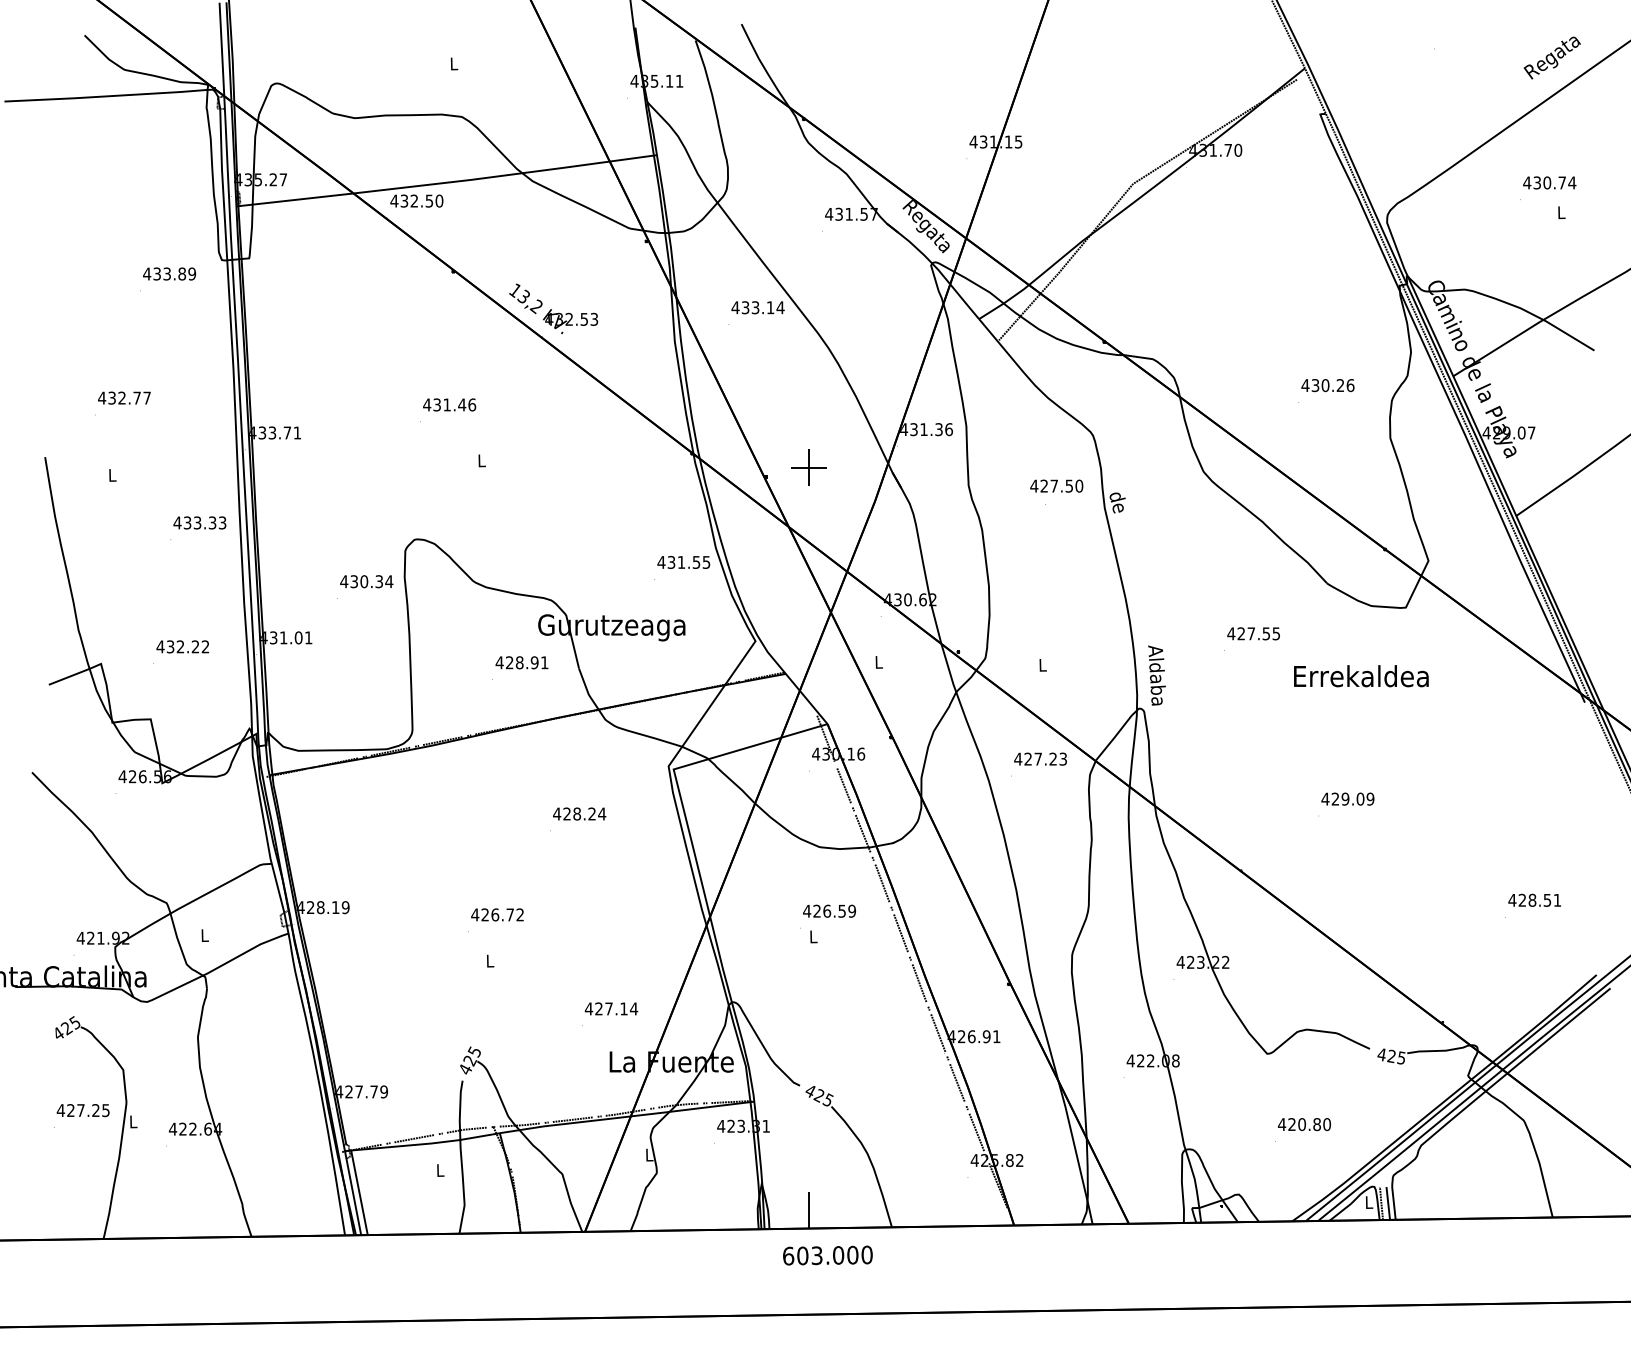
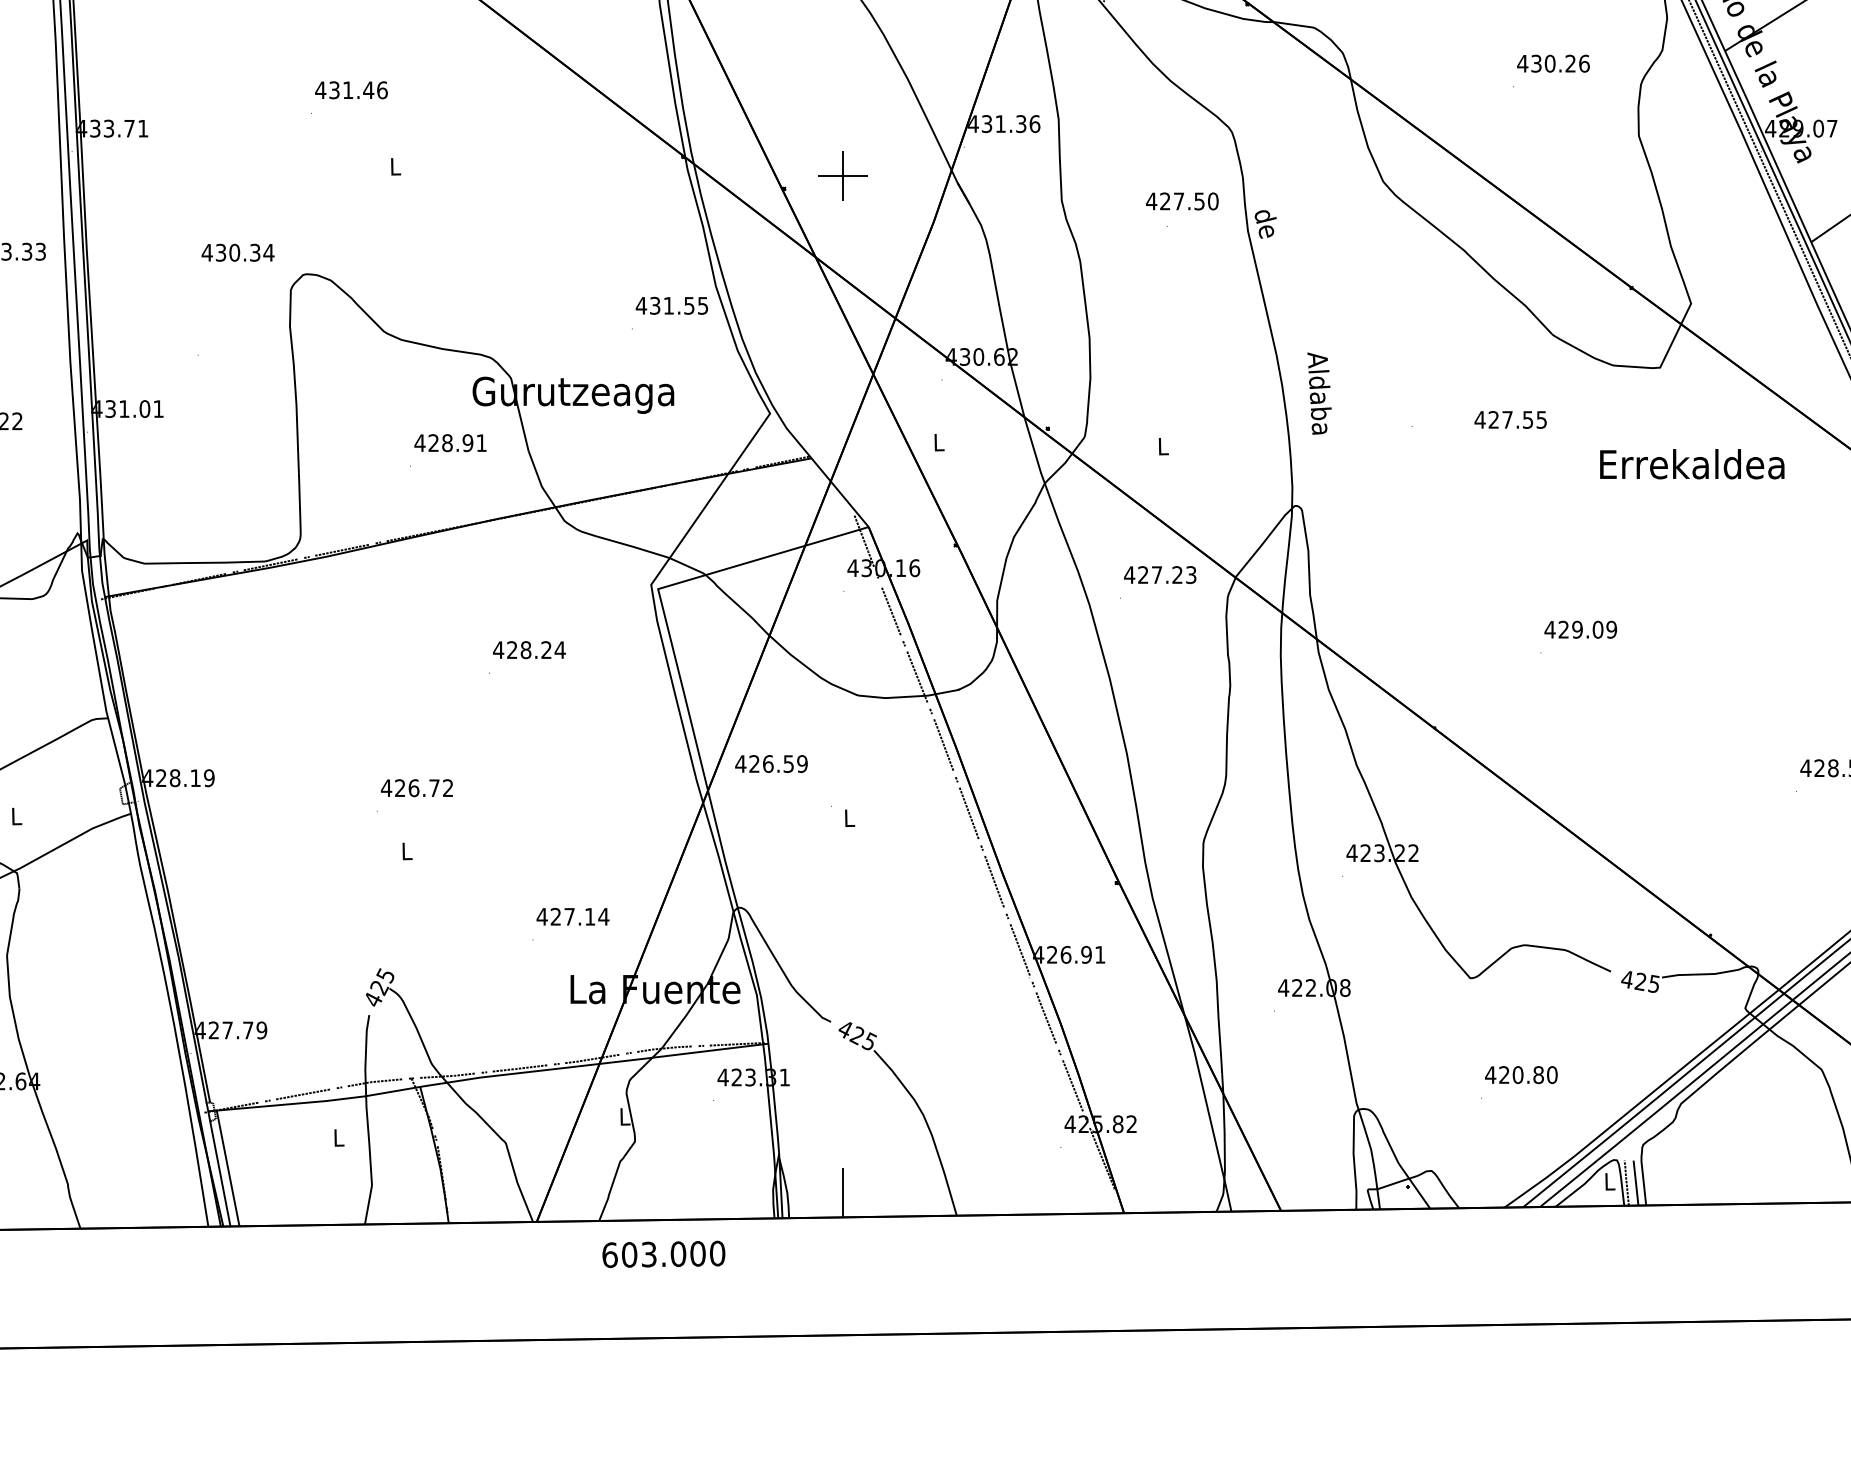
text: (366, 581) -> (237, 252), moved
text: (1253, 633) -> (1510, 419), moved
text: (1156, 675) -> (1318, 393), moved
text: (1361, 676) -> (1692, 464), moved
text: (829, 910) -> (771, 762), moved
text: (827, 1255) -> (663, 1254), moved

